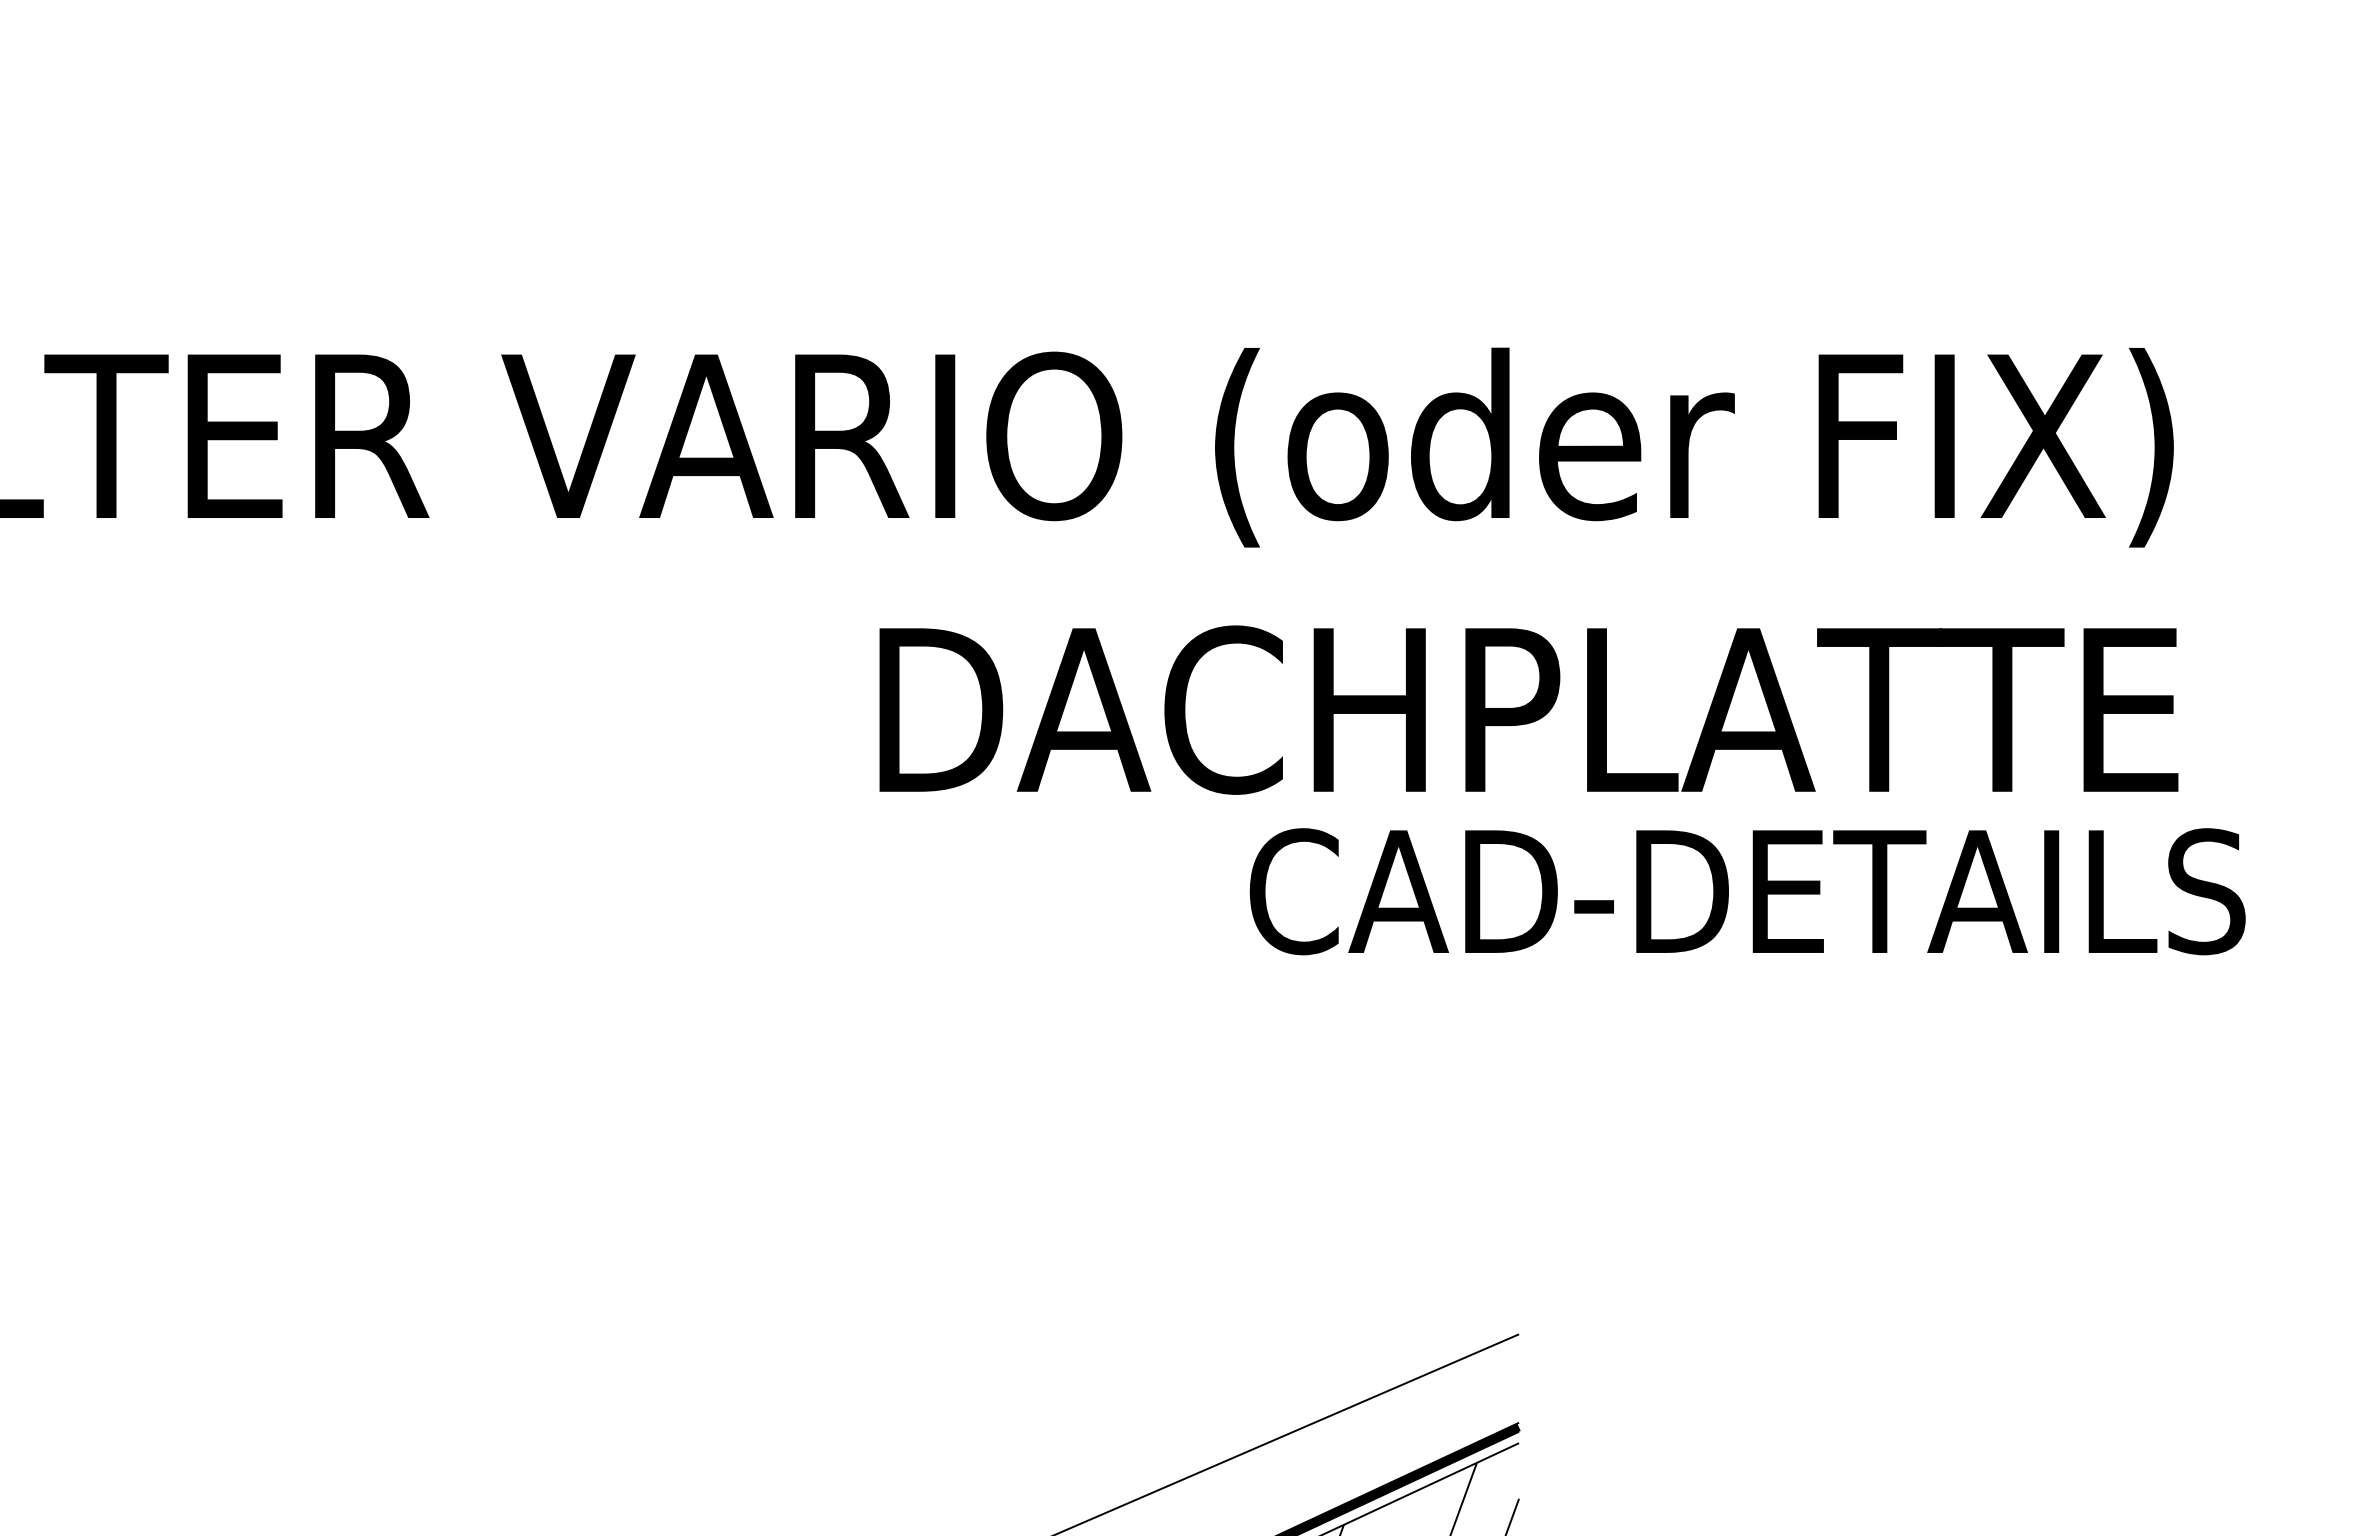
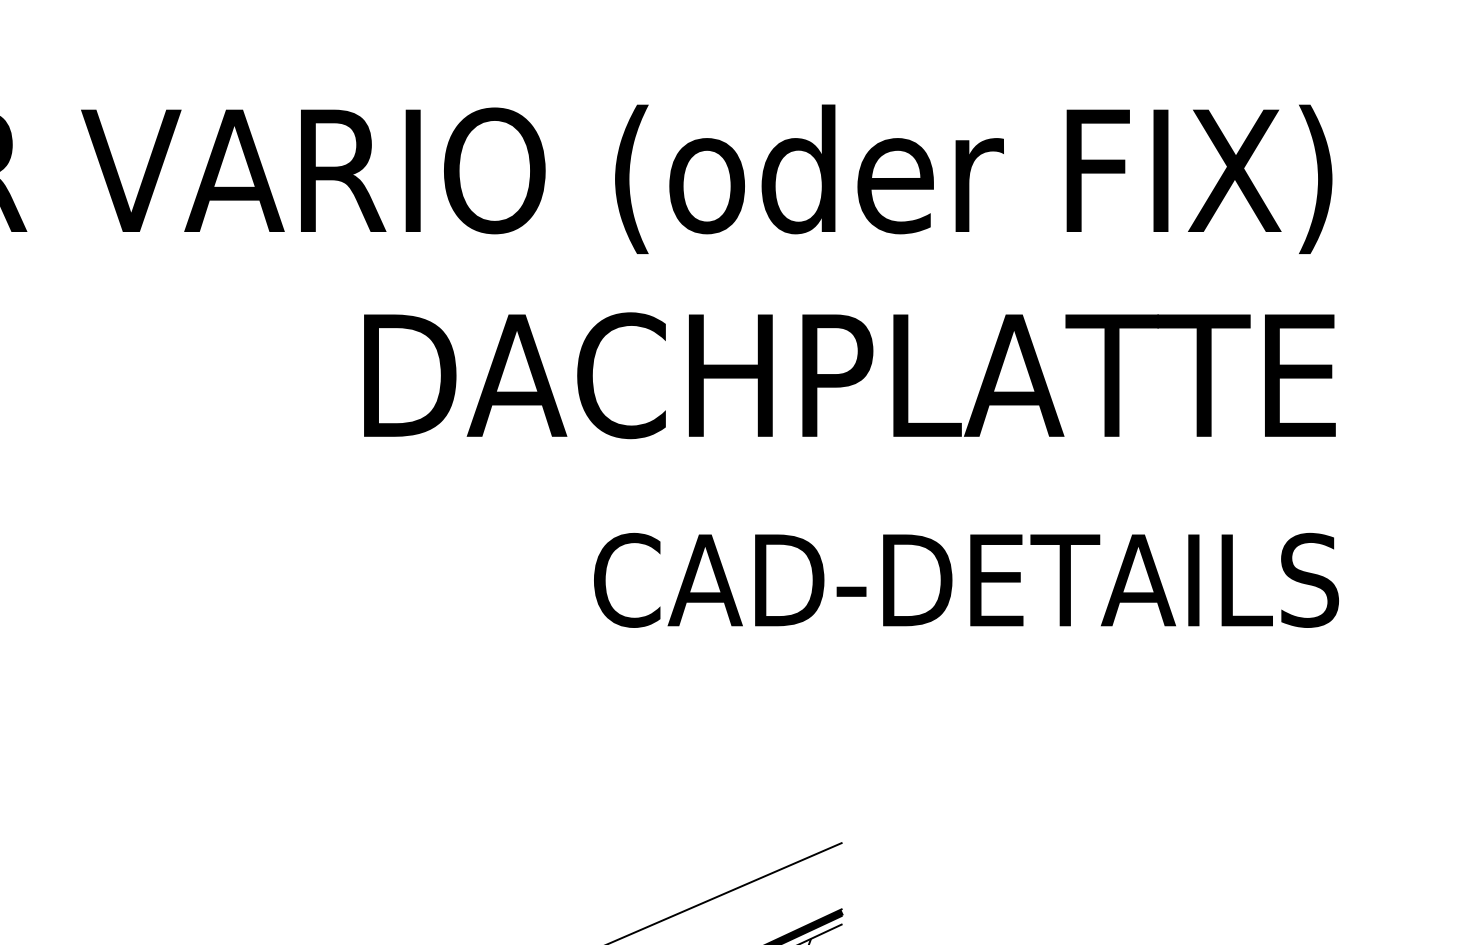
text: (1747, 891) -> (966, 580), moved

